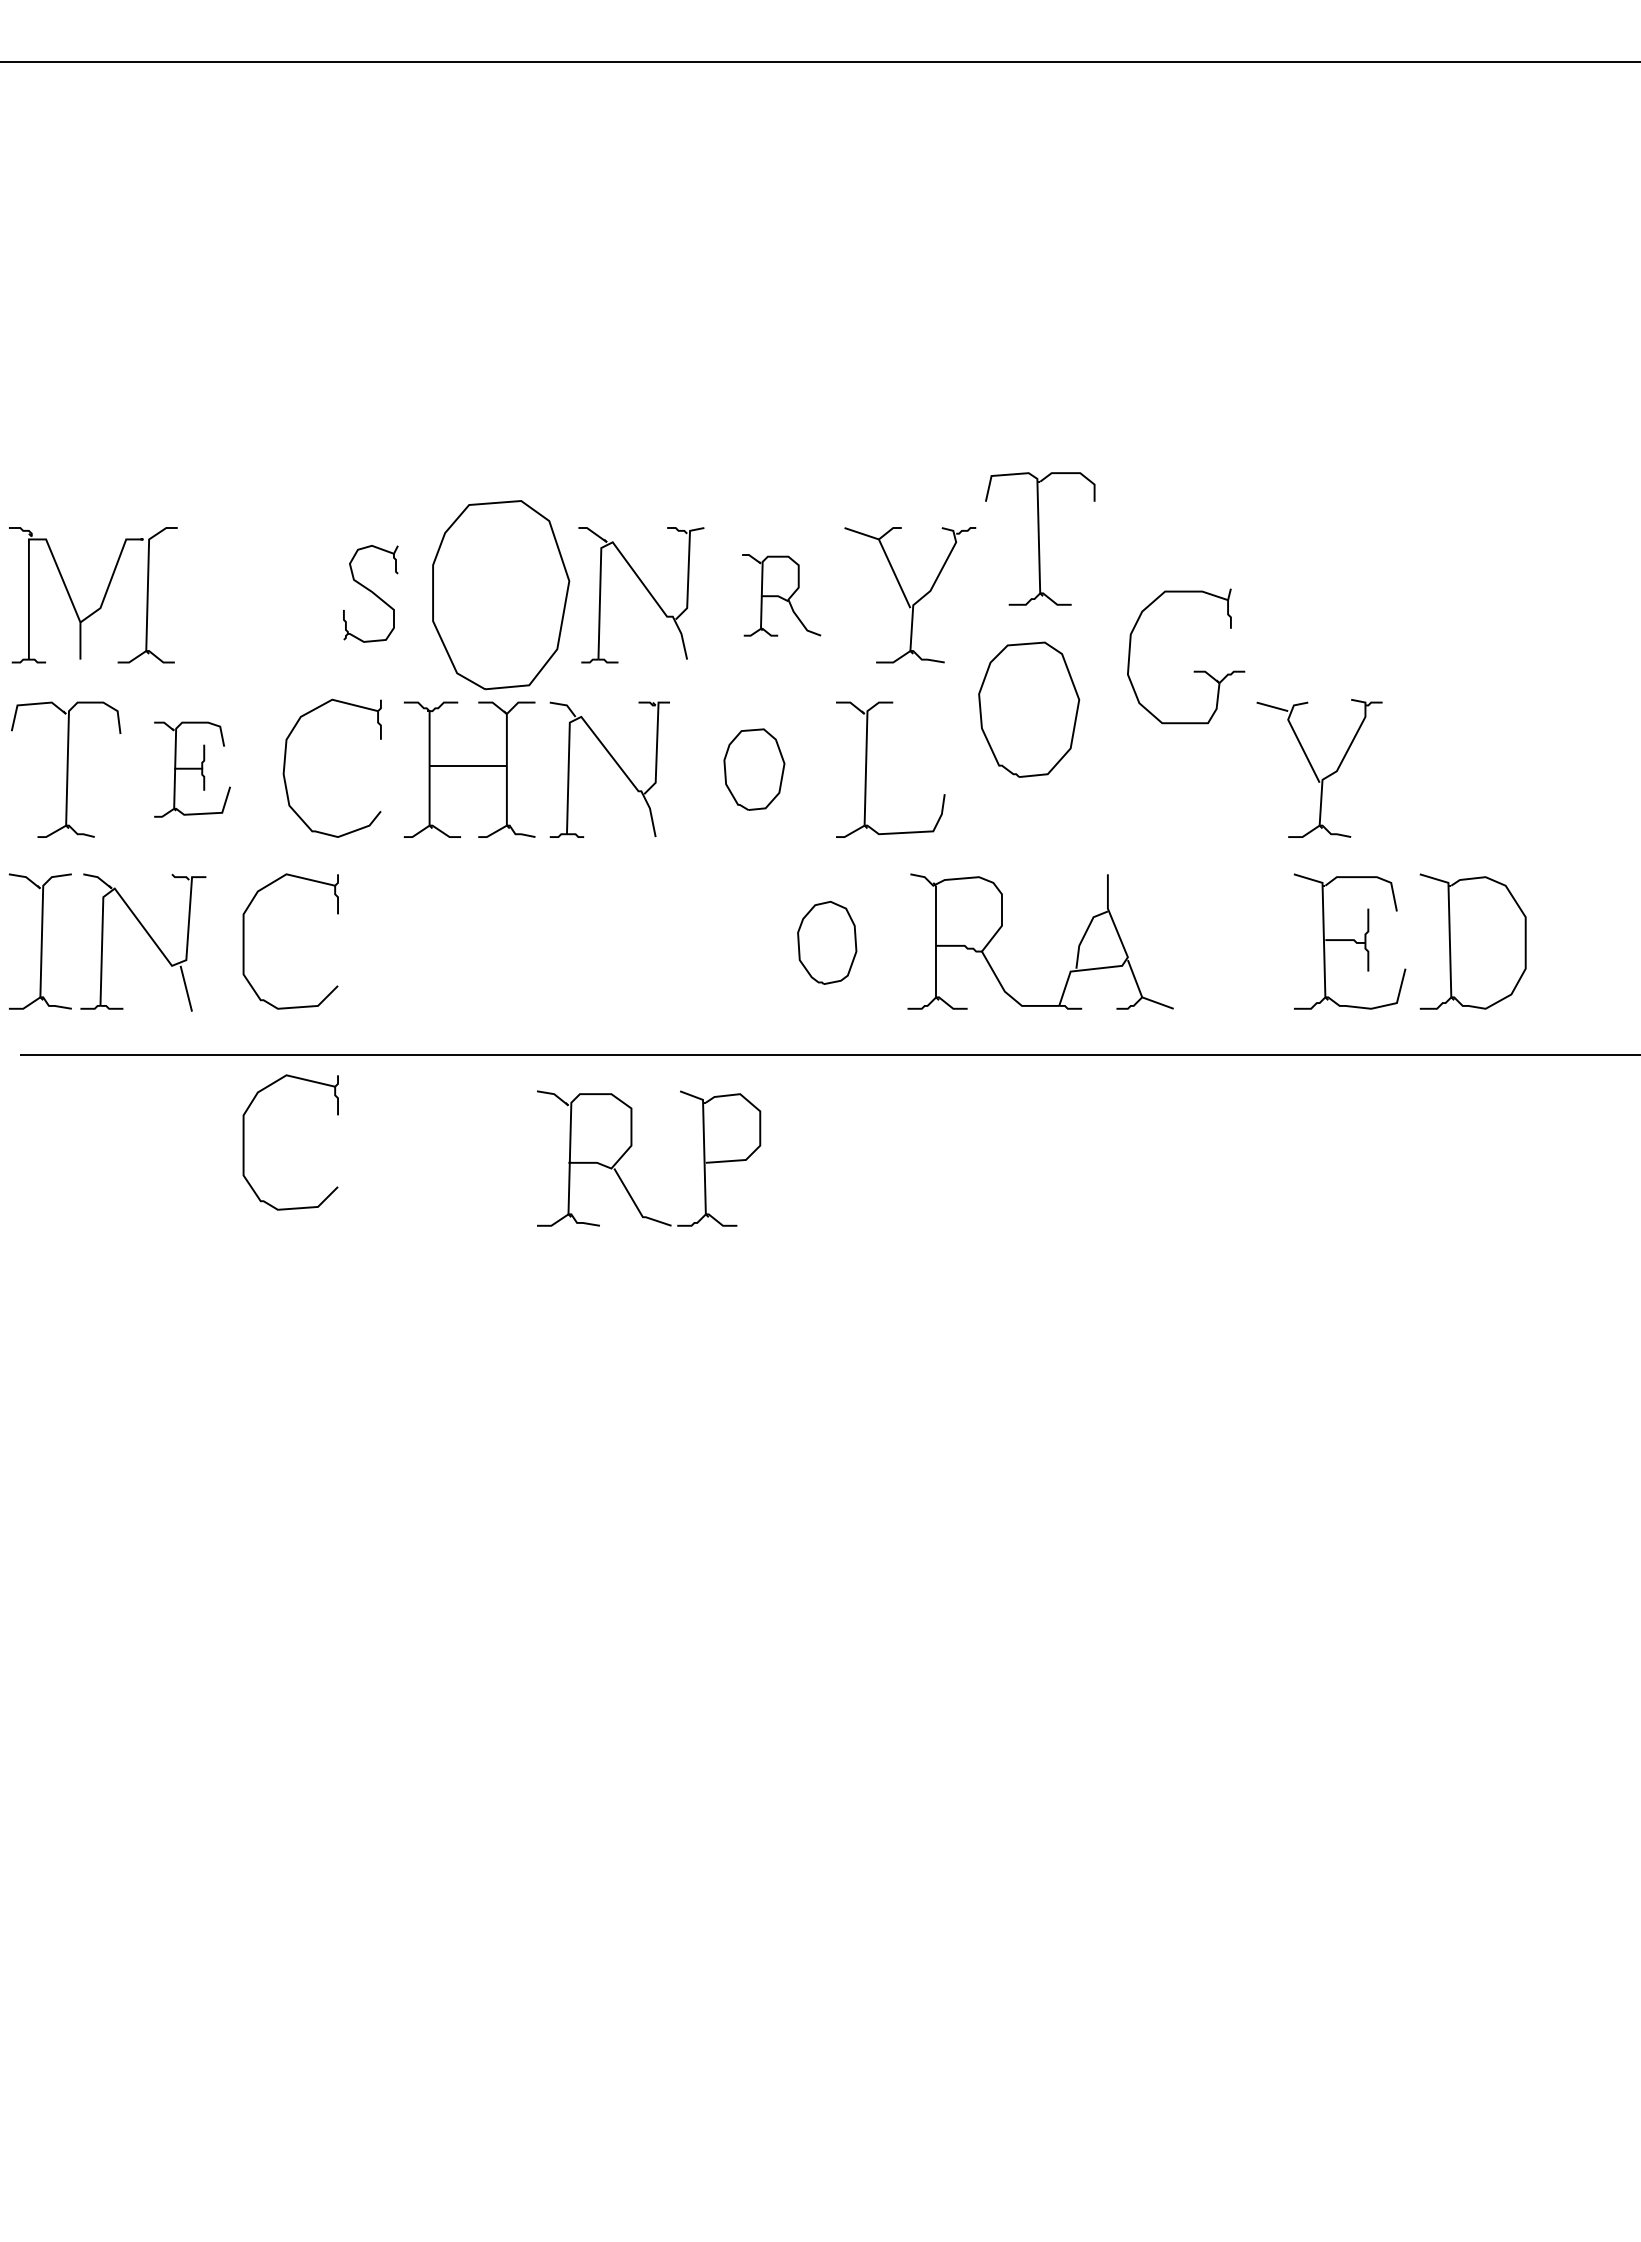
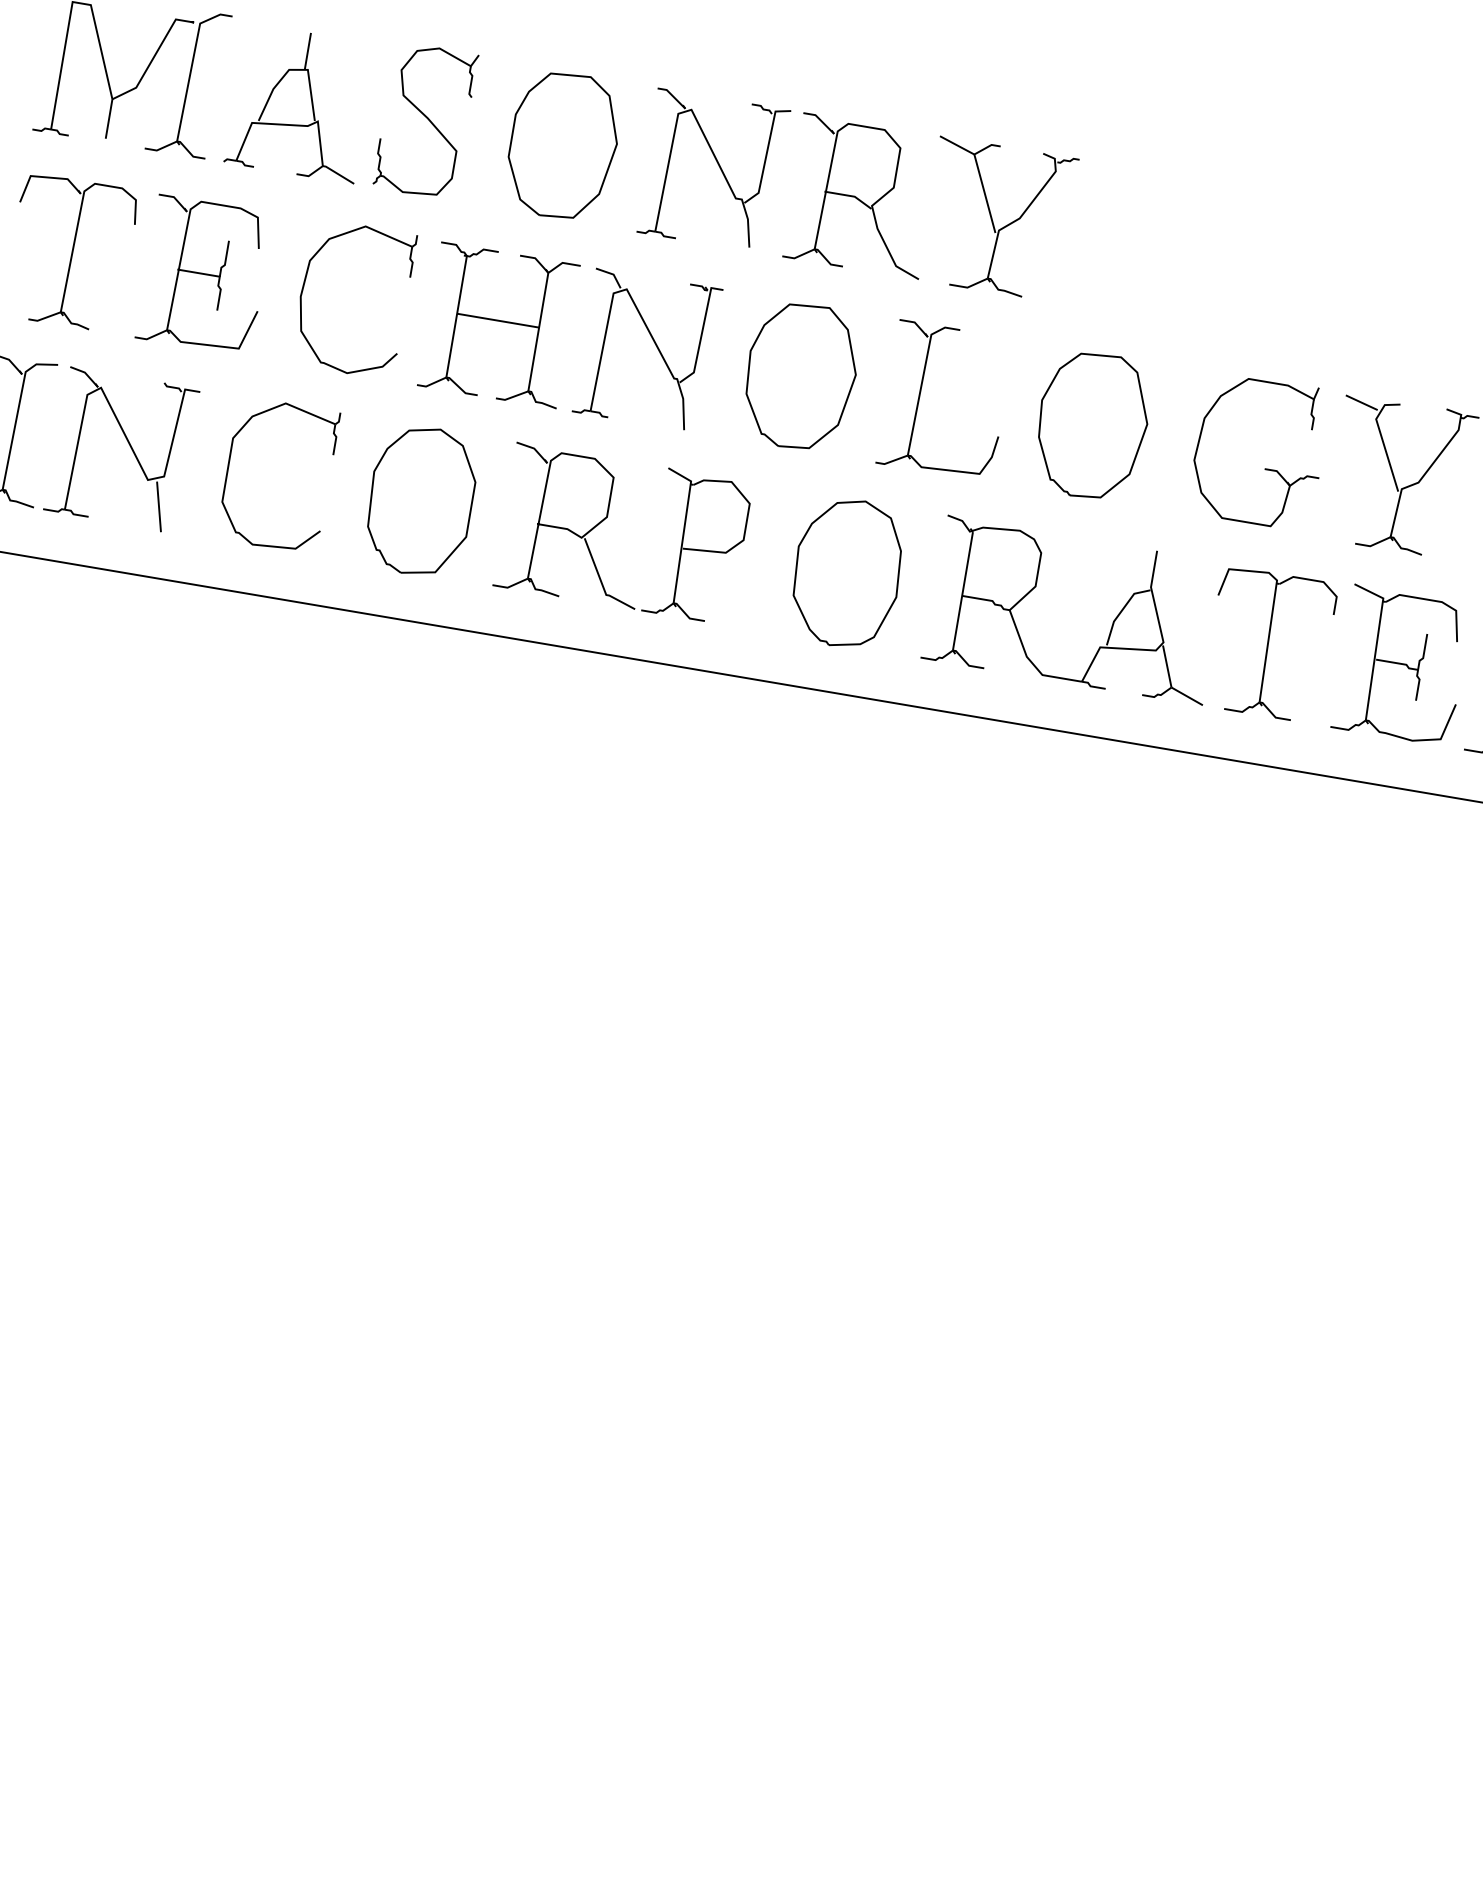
part: (1040, 538) -> (1269, 644), moved
part: (370, 593) -> (425, 120), size x1.43
part: (500, 595) -> (562, 146), size x0.71
part: (781, 595) -> (860, 196), size x1.67
part: (253, 597) -> (300, 103), added
part: (1194, 670) -> (1265, 467), moved
part: (1029, 709) -> (1092, 425), moved
part: (192, 769) -> (204, 275), size x1.43
part: (754, 769) -> (801, 376), size x1.67
part: (425, 942) -> (421, 500), added
part: (826, 942) -> (846, 572), size x1.67
part: (244, 1142) -> (193, 680), removed
part: (631, 1147) -> (606, 519), moved

